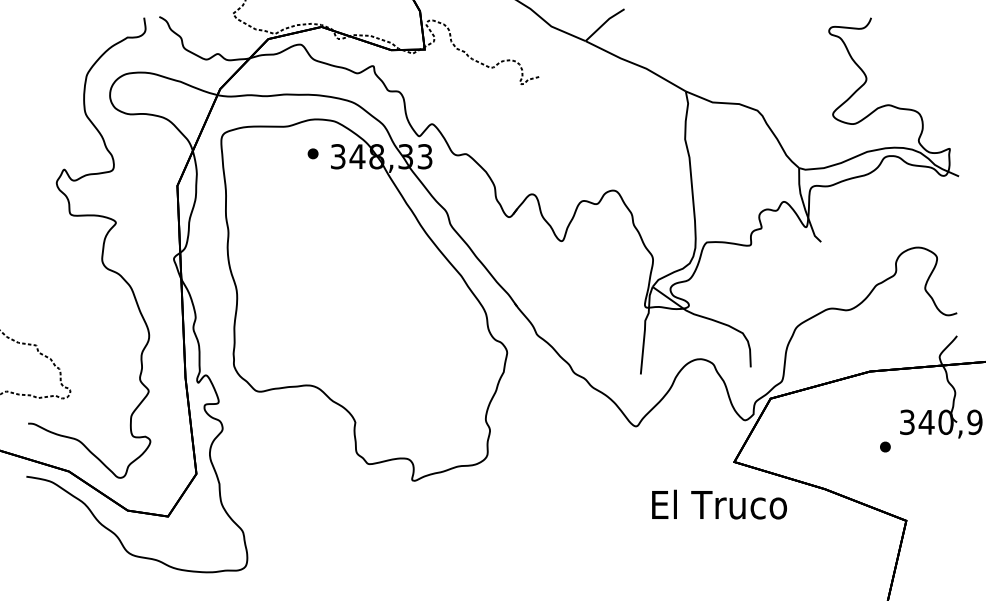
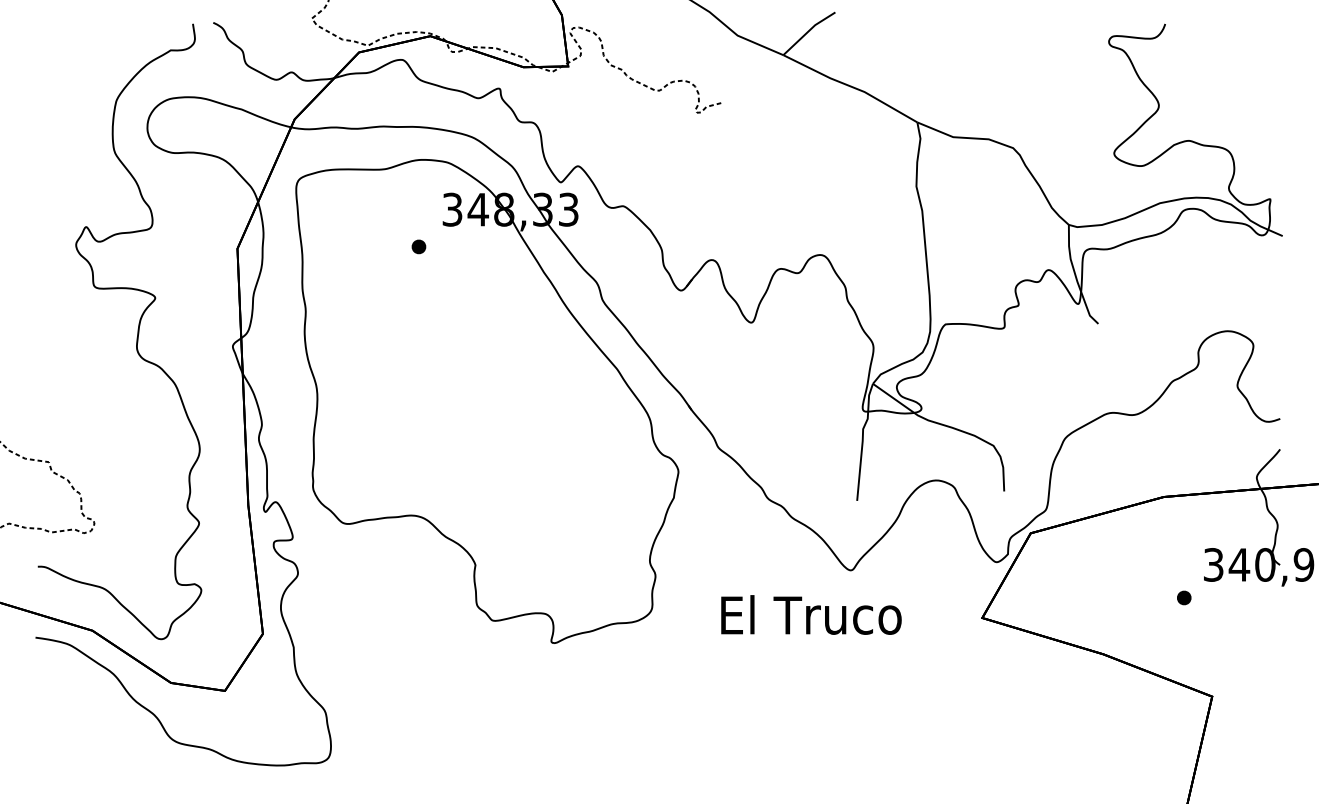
part: (312, 153) -> (418, 246), moved
text: (719, 504) -> (811, 614), moved

